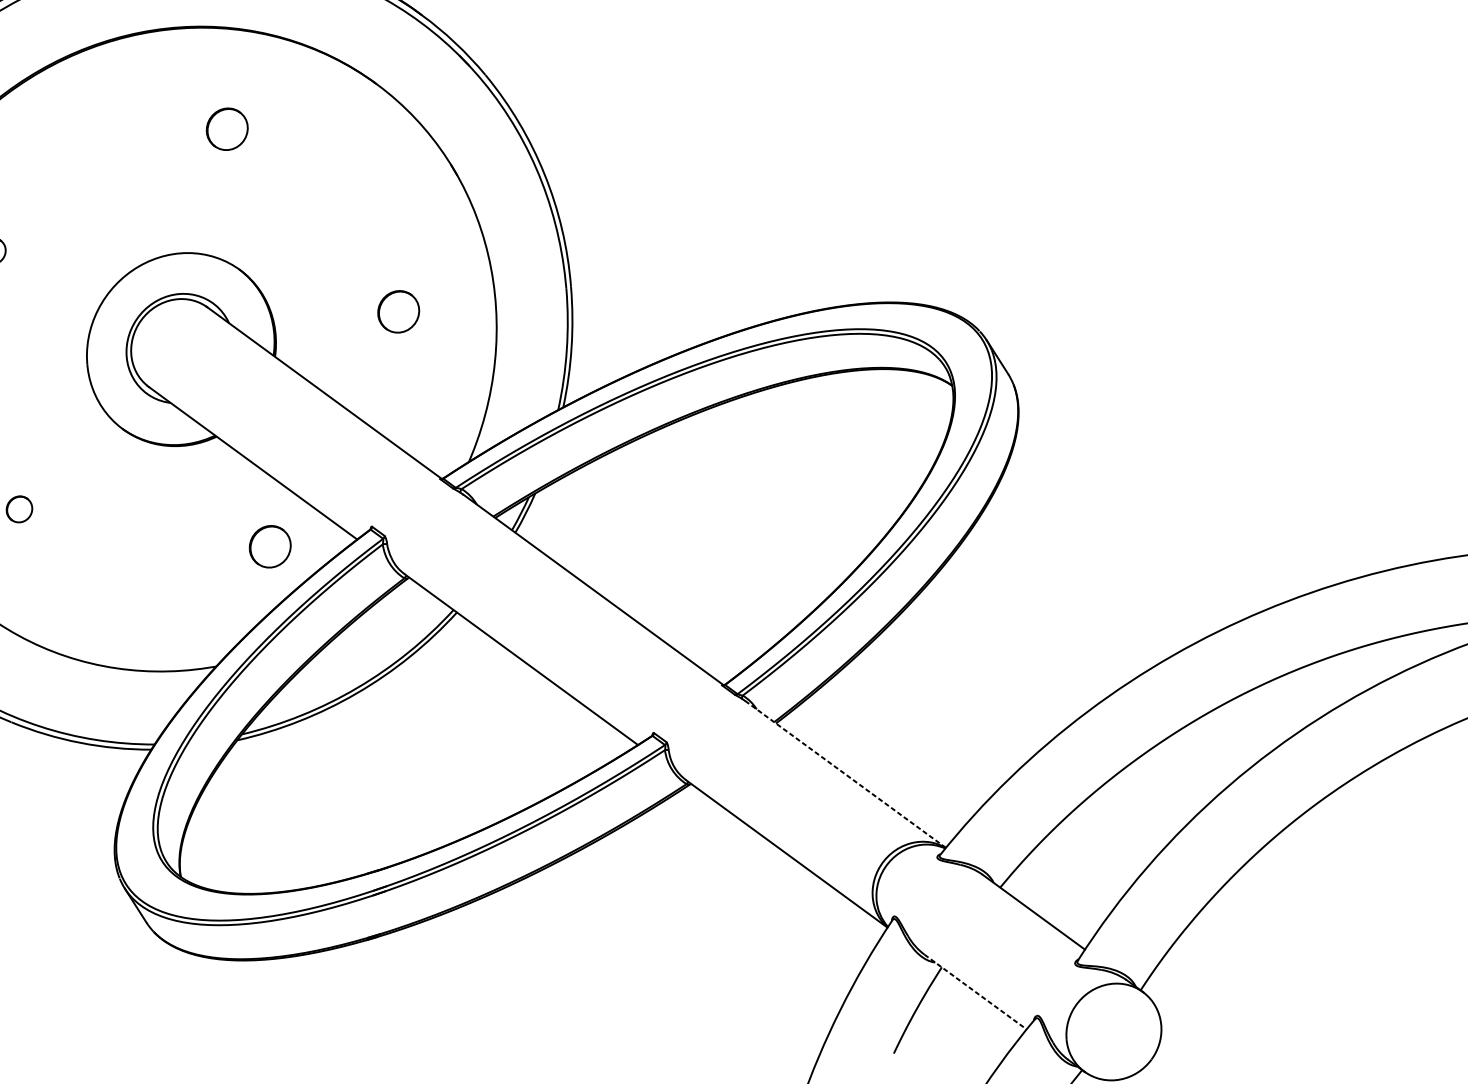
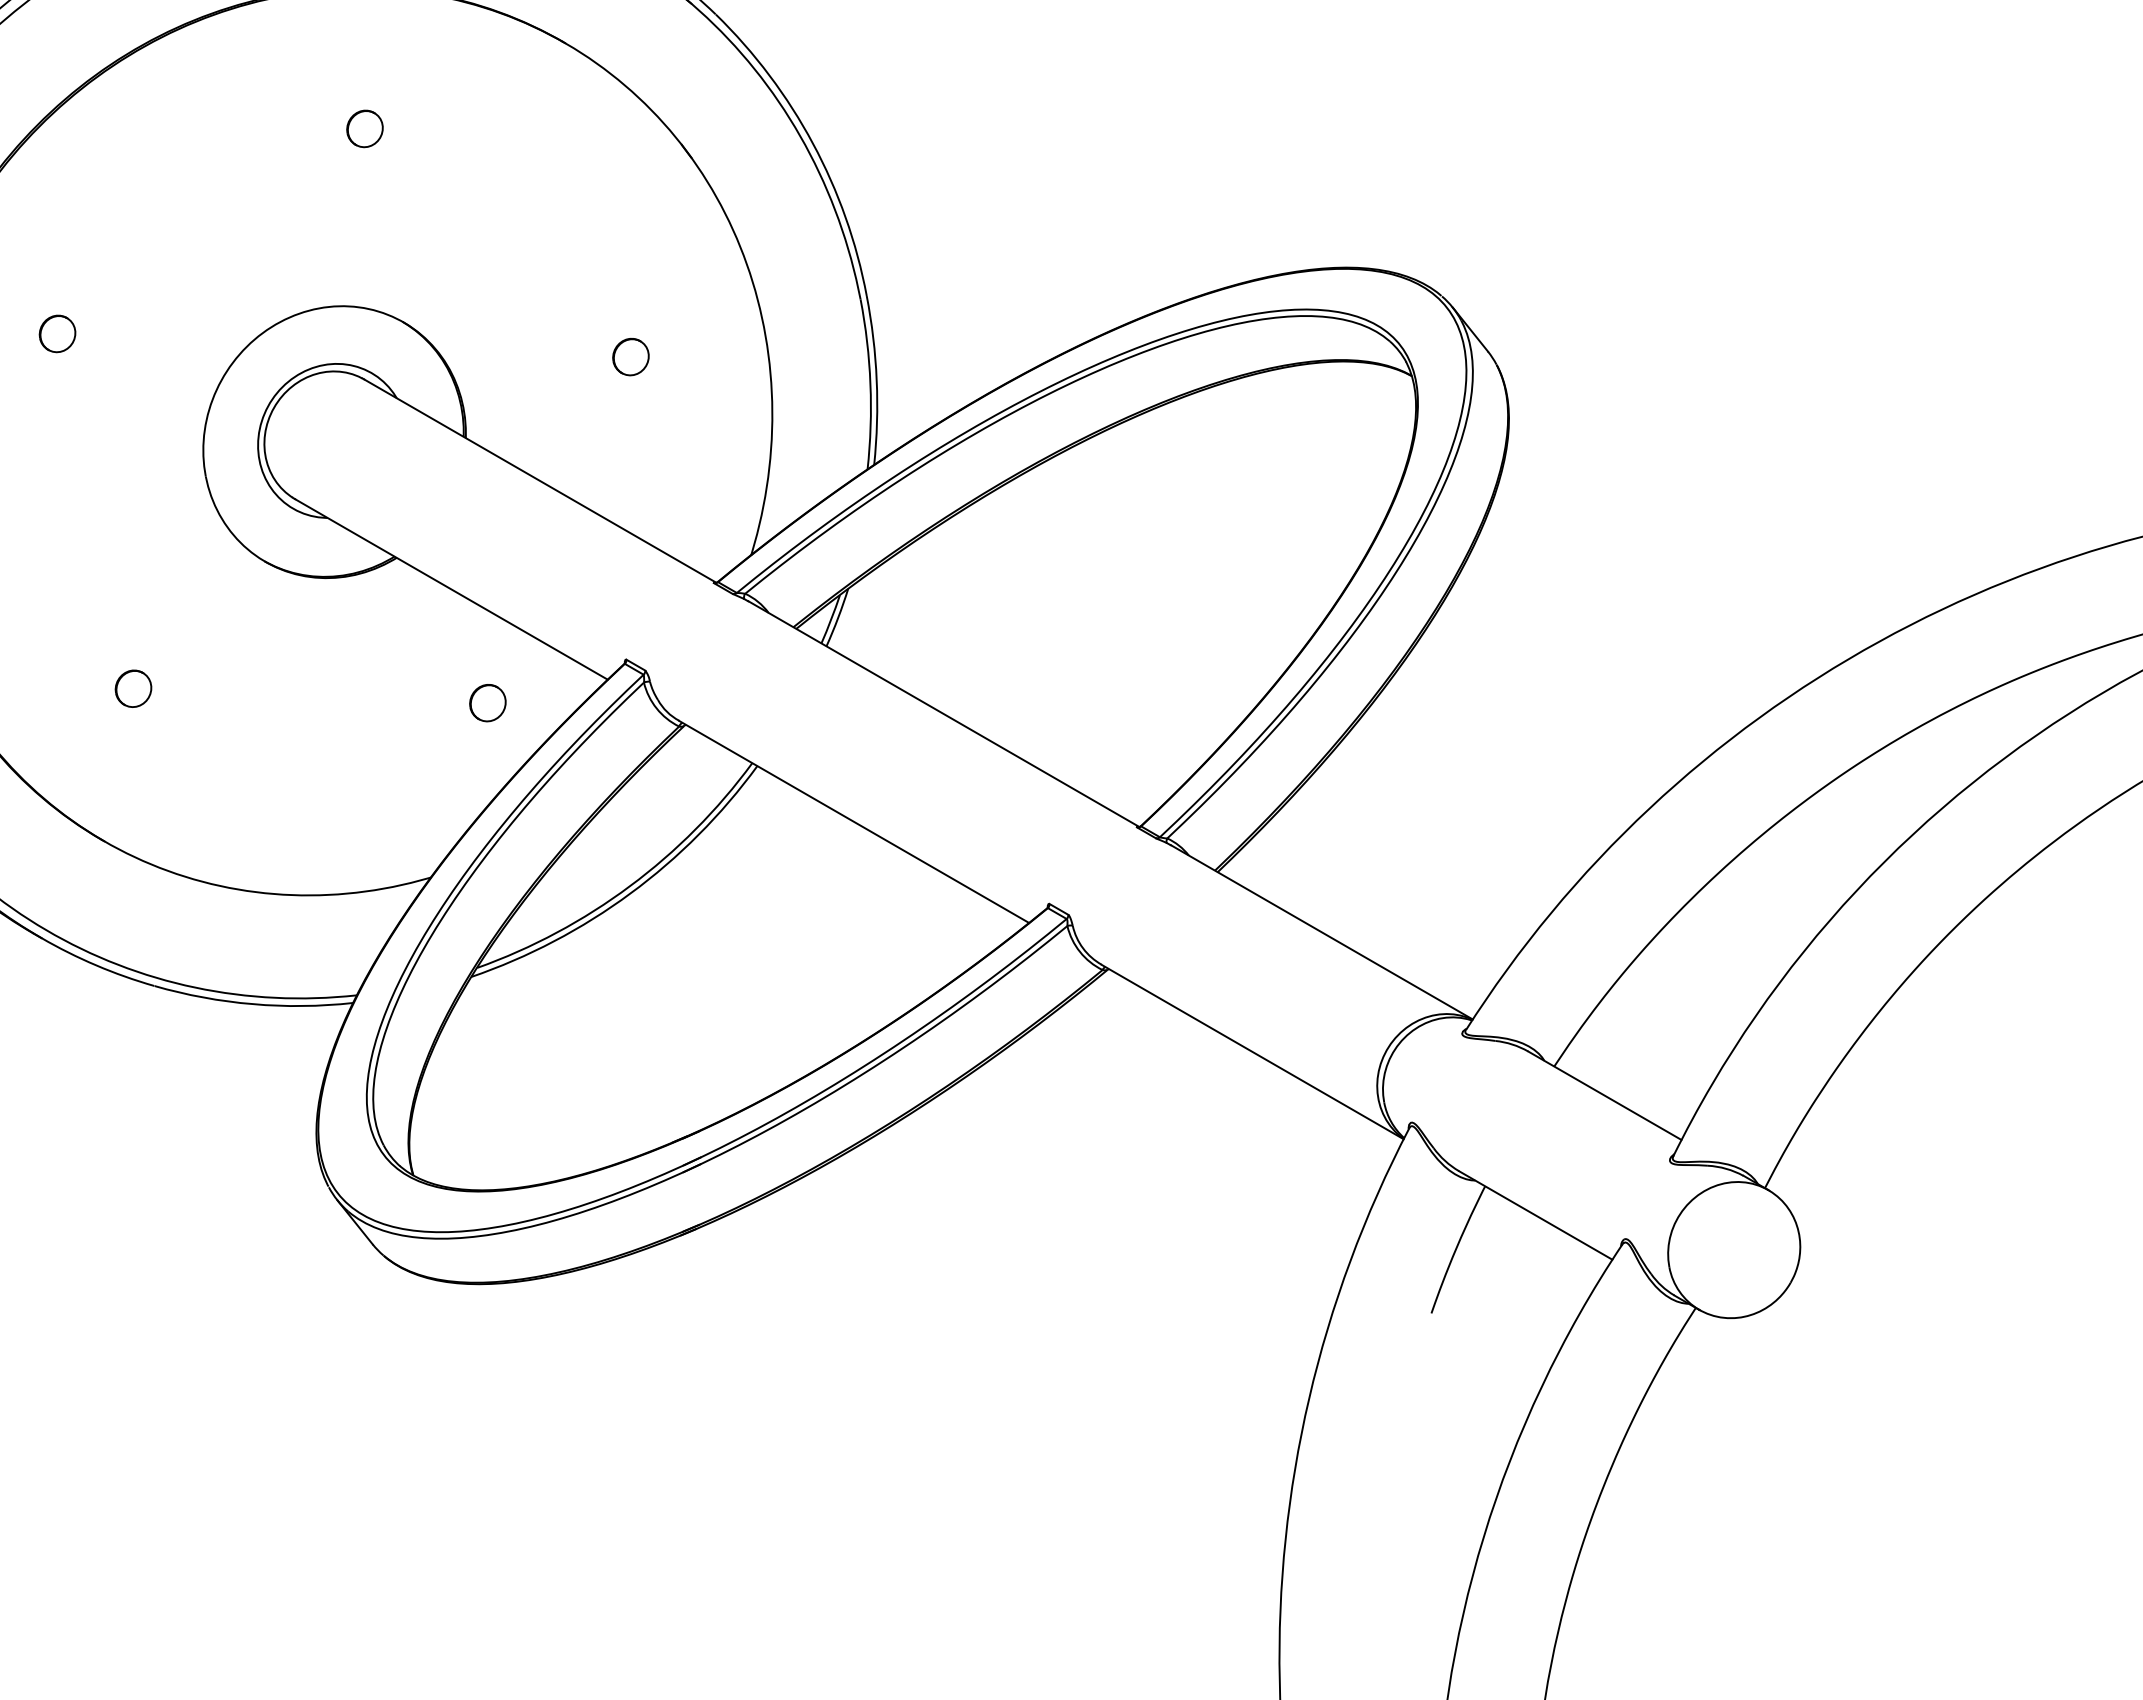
part: (226, 128) -> (364, 128), size x0.62
part: (398, 312) -> (630, 357), size x0.62
part: (269, 547) -> (487, 703), size x0.62
line: (845, 774) -> (1321, 932), dashed -> solid
line: (975, 992) -> (1535, 1215), dashed -> solid

